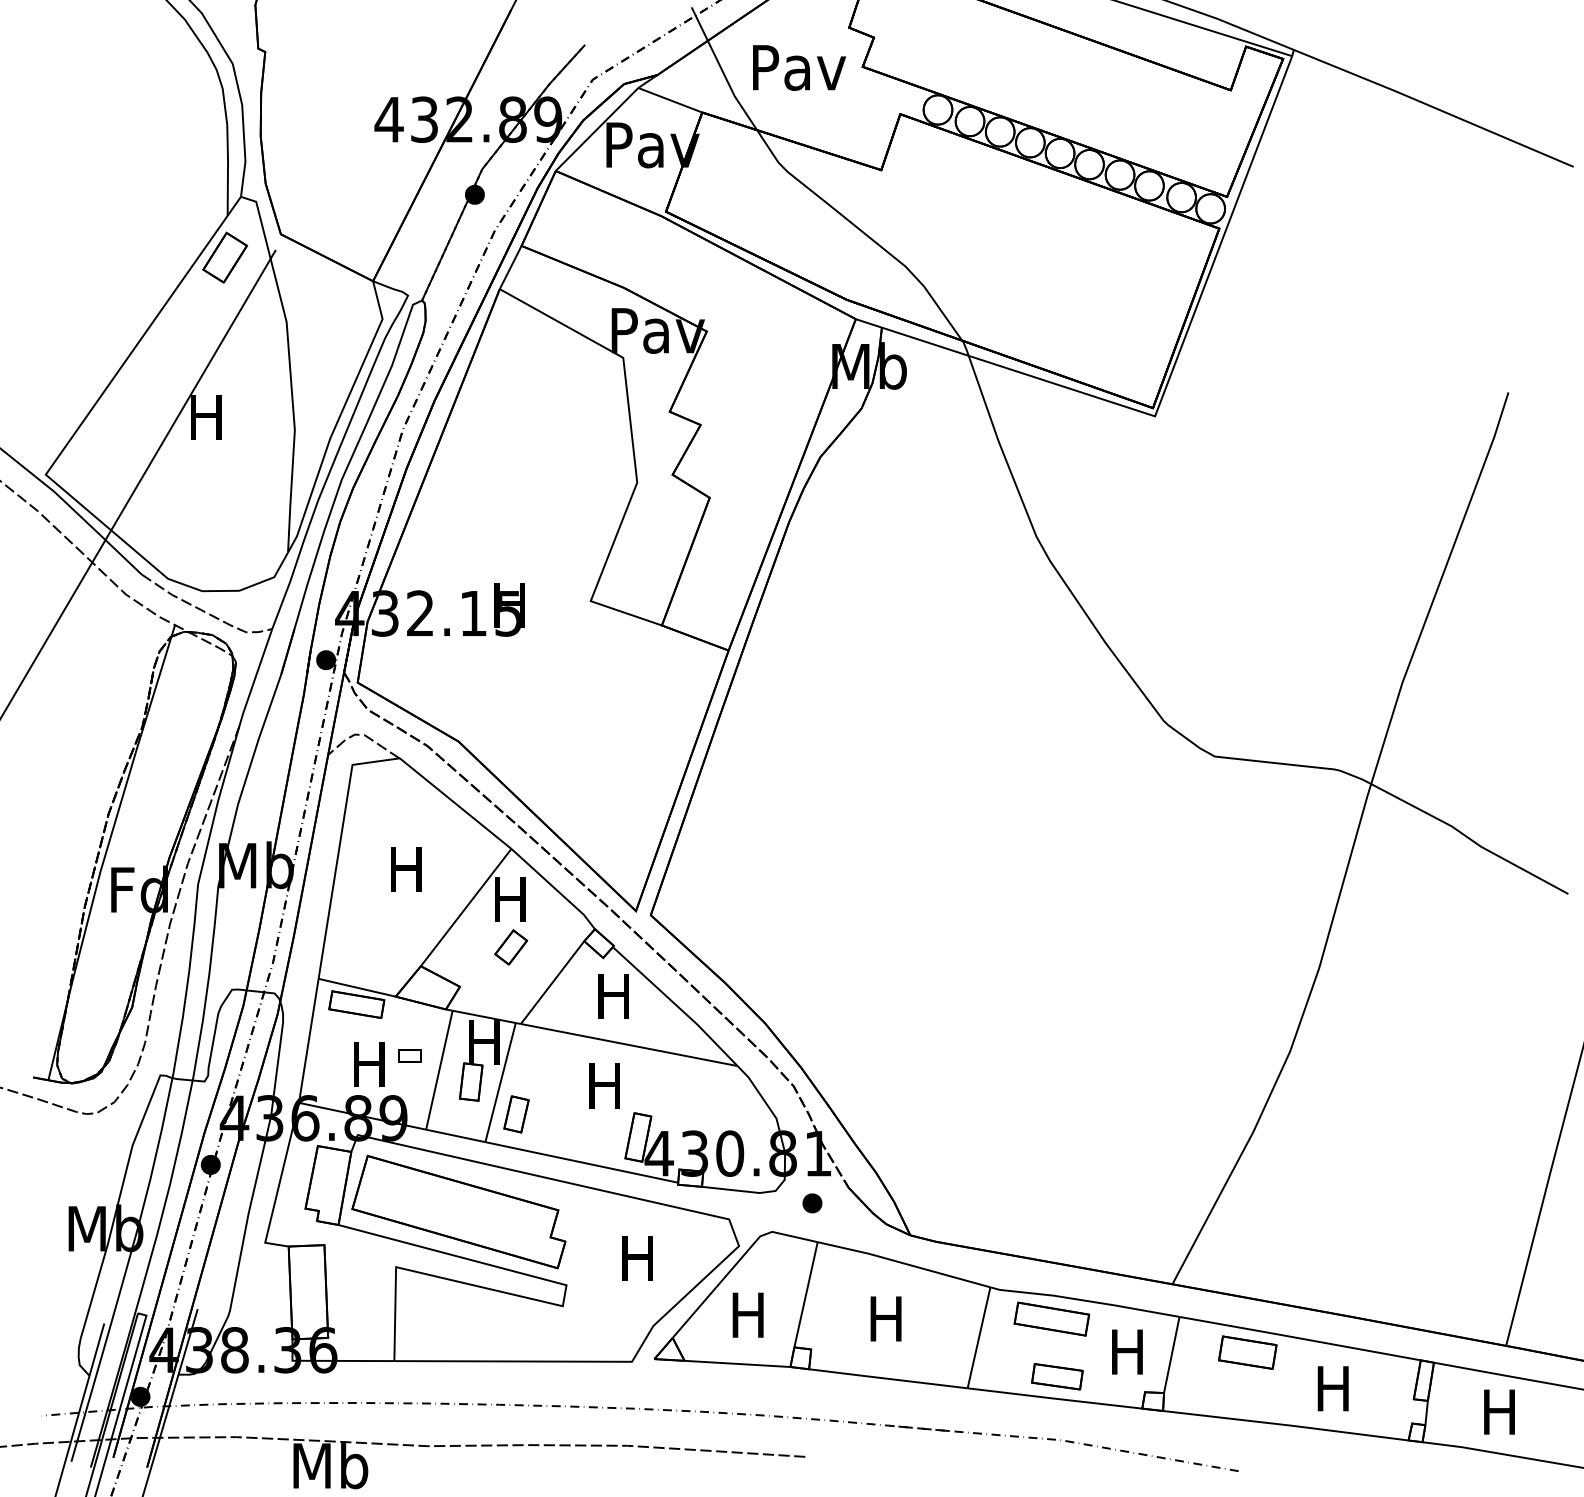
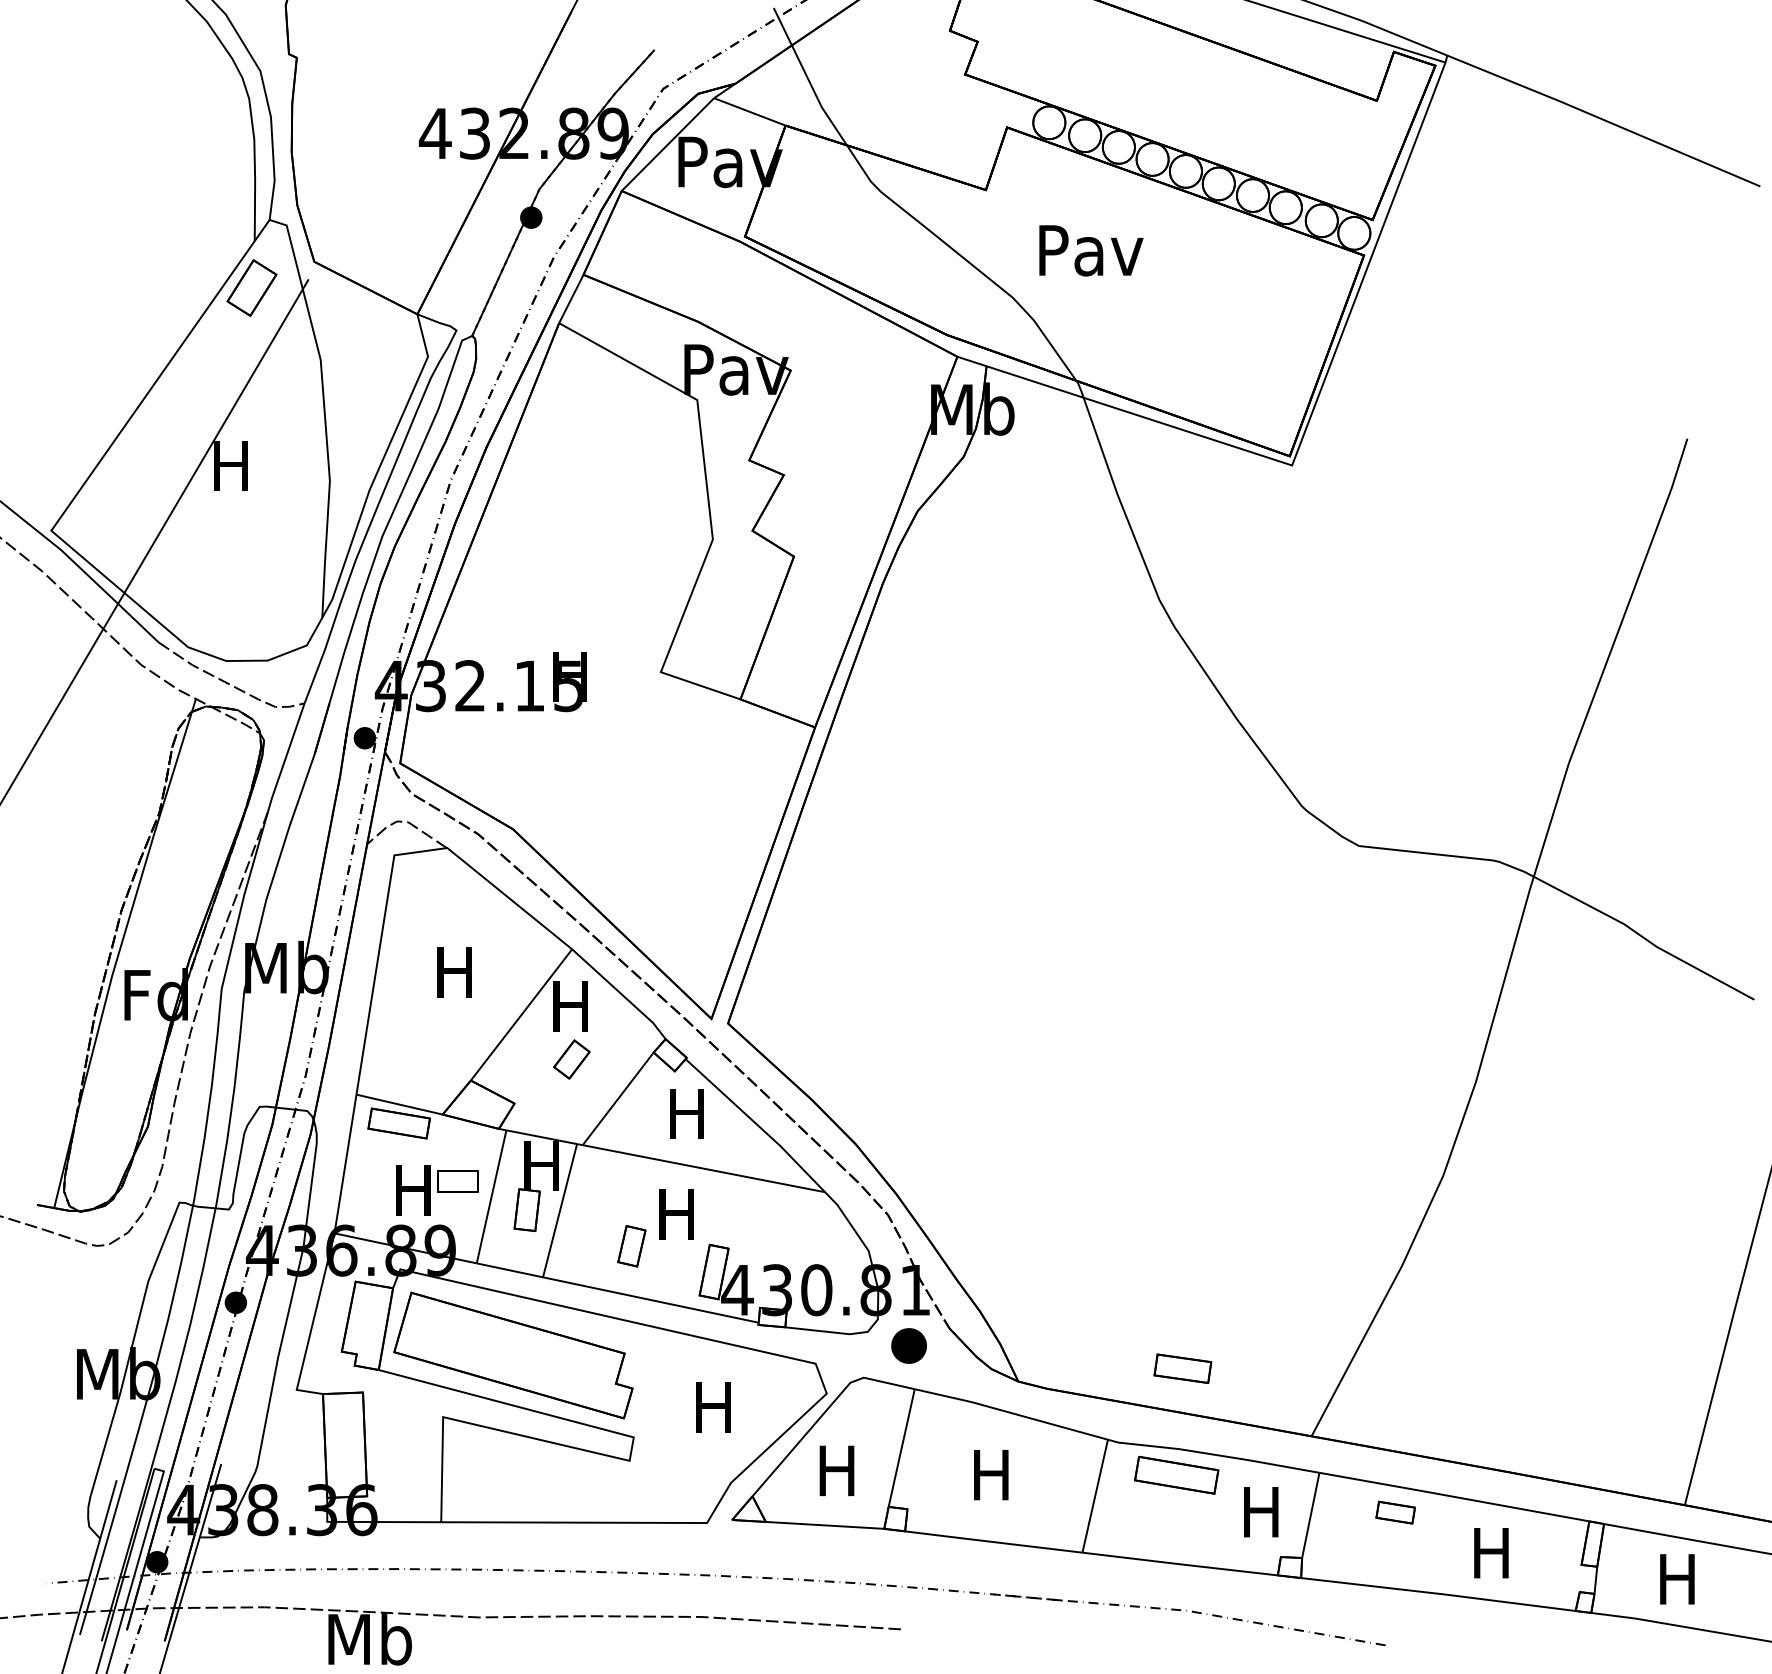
text: (799, 67) -> (1091, 250), moved
part: (409, 1055) -> (458, 1180), size x1.6
part: (516, 1114) -> (631, 1246), moved
part: (812, 1203) -> (908, 1345), size x1.6
part: (1247, 1352) -> (1395, 1512), size x0.6
part: (1057, 1376) -> (1182, 1368), moved

